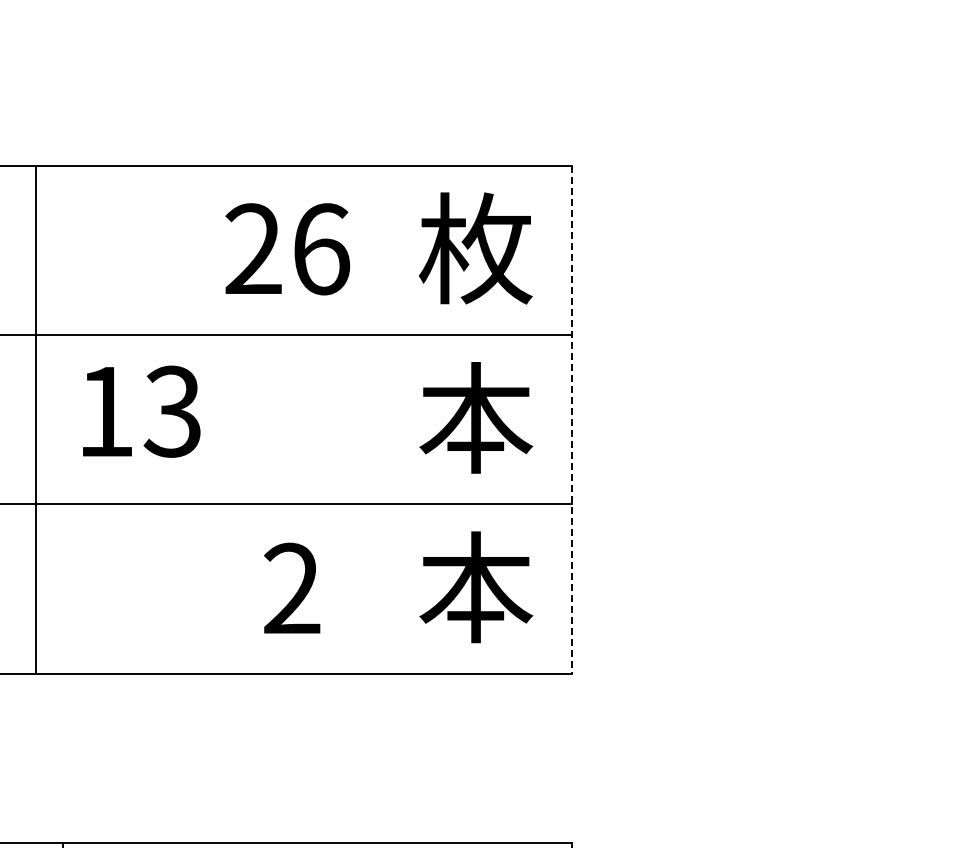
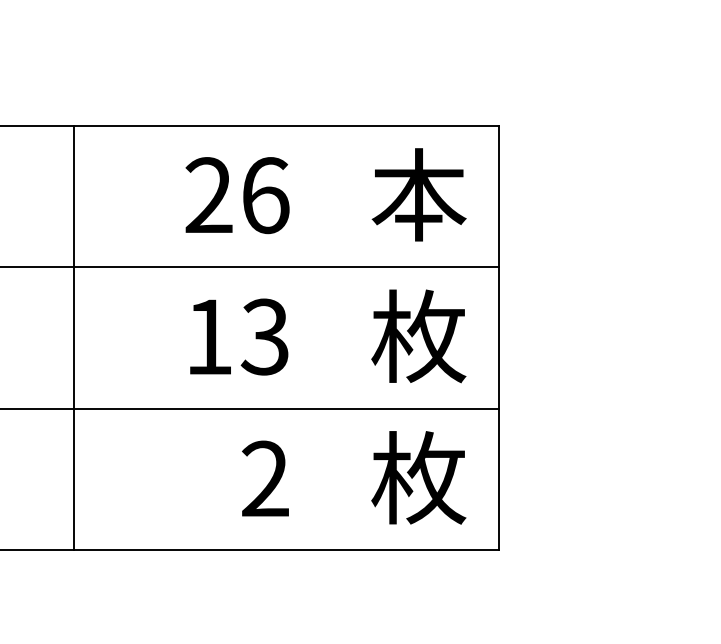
text: (475, 248) -> (418, 194), 枚 -> 本
text: (287, 249) -> (237, 195), moved
text: (141, 411) -> (239, 336), moved
text: (475, 417) -> (418, 336), 本 -> 枚
line: (36, 419) -> (74, 337), moved
line: (571, 420) -> (498, 338), dashed -> solid
text: (475, 587) -> (418, 477), 本 -> 枚

